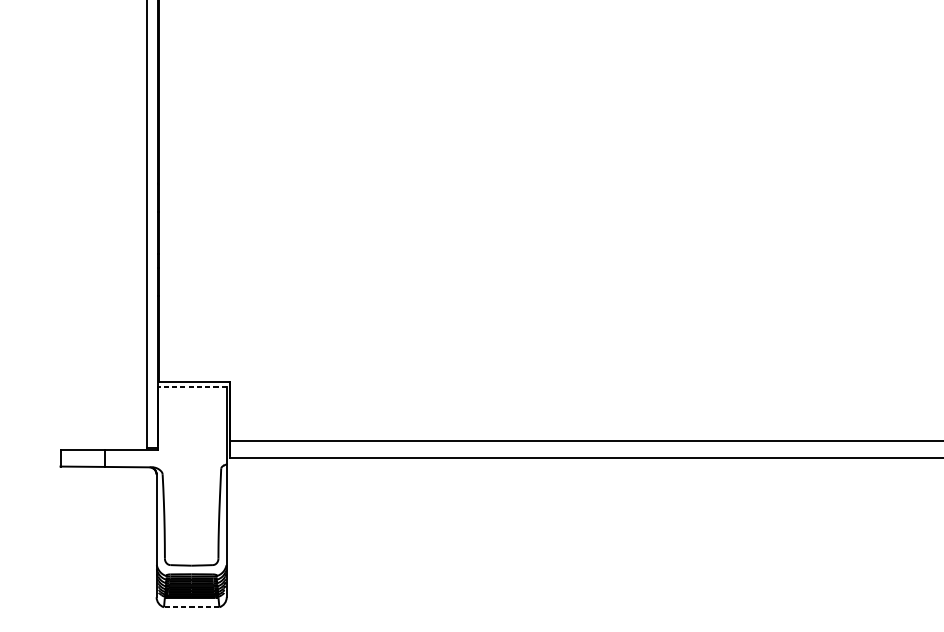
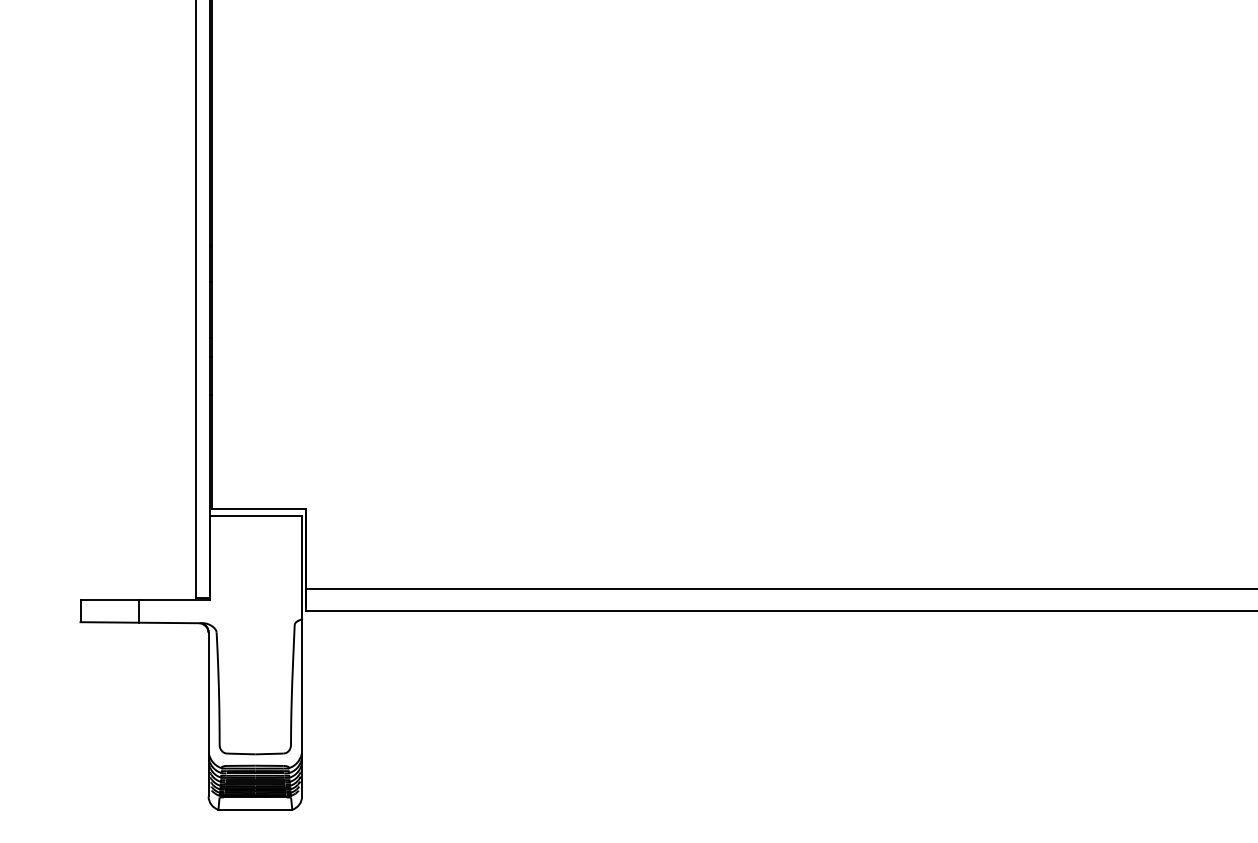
line: (192, 387) -> (256, 516), dashed -> solid
line: (191, 607) -> (255, 809), dashed -> solid

